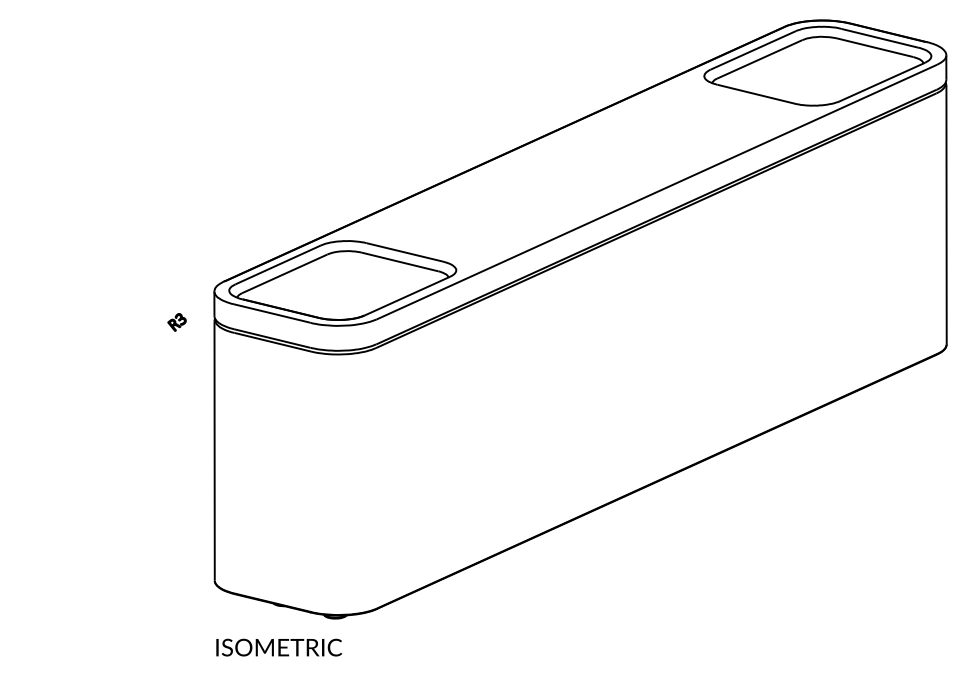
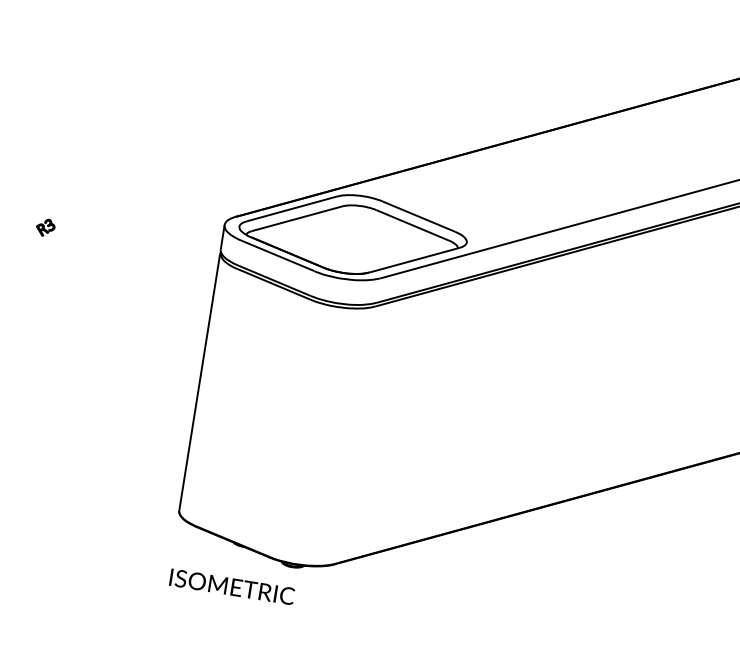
part: (176, 322) -> (45, 227), moved

